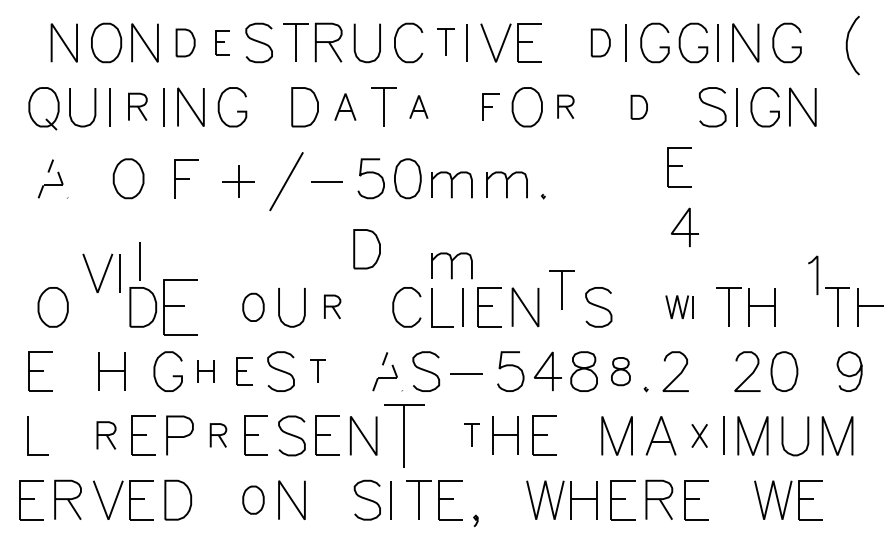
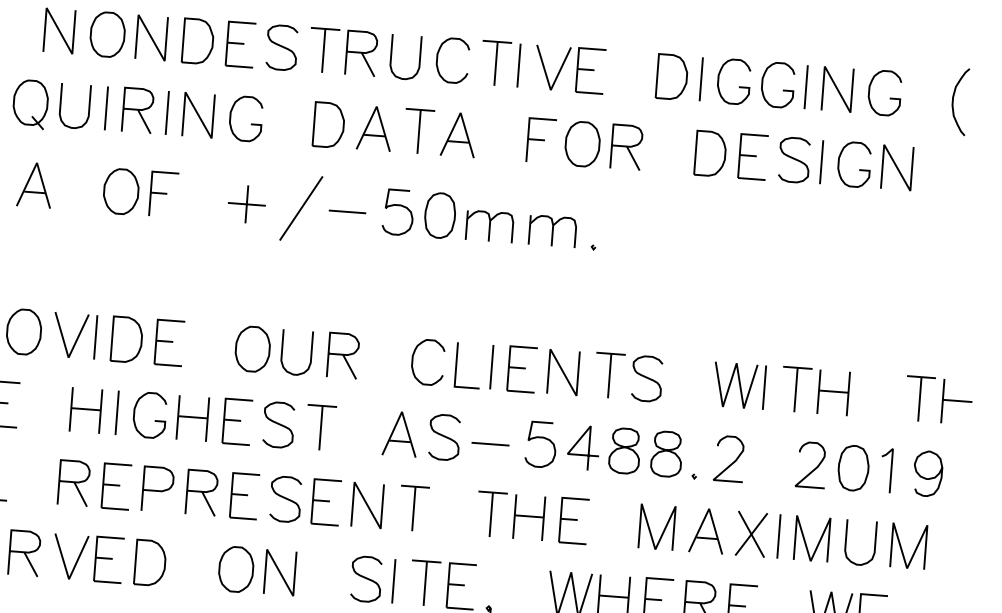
part: (185, 42) -> (197, 40), size x1.43
part: (222, 42) -> (240, 44), size x1.67
part: (445, 42) -> (494, 63), size x1.43
part: (600, 42) -> (671, 76), size x1.43
part: (137, 106) -> (137, 109), size x1.43
part: (345, 106) -> (375, 127), size x1.43
part: (418, 106) -> (458, 134), size x1.67
part: (490, 106) -> (540, 140), size x1.43
part: (565, 106) -> (626, 146), size x1.67
part: (639, 107) -> (710, 154), size x1.67
line: (53, 159) -> (37, 163), dashed -> solid
part: (679, 167) -> (753, 157), moved
part: (186, 178) -> (163, 193), moved
line: (689, 227) -> (757, 295), removed
part: (366, 249) -> (386, 292), removed
line: (139, 261) -> (117, 412), moved
part: (451, 265) -> (482, 318), removed
part: (101, 273) -> (74, 335), moved
line: (816, 275) -> (890, 470), moved
part: (561, 289) -> (609, 375), moved
part: (332, 306) -> (343, 355), size x1.67
part: (679, 306) -> (739, 384), size x1.67
part: (180, 307) -> (169, 343), size x0.71
part: (253, 307) -> (252, 349), size x1.43
line: (387, 352) -> (401, 412), dashed -> solid
part: (317, 370) -> (320, 426), size x1.67
part: (205, 371) -> (192, 418), size x1.67
part: (244, 371) -> (237, 421), size x1.43
part: (620, 371) -> (666, 453), size x1.43
part: (403, 434) -> (413, 507), size x0.62
part: (471, 434) -> (490, 513), size x1.67
part: (106, 435) -> (73, 482), size x1.43
part: (218, 435) -> (201, 492), size x1.67
part: (699, 435) -> (751, 533), size x1.67
part: (253, 499) -> (236, 568), size x1.43

